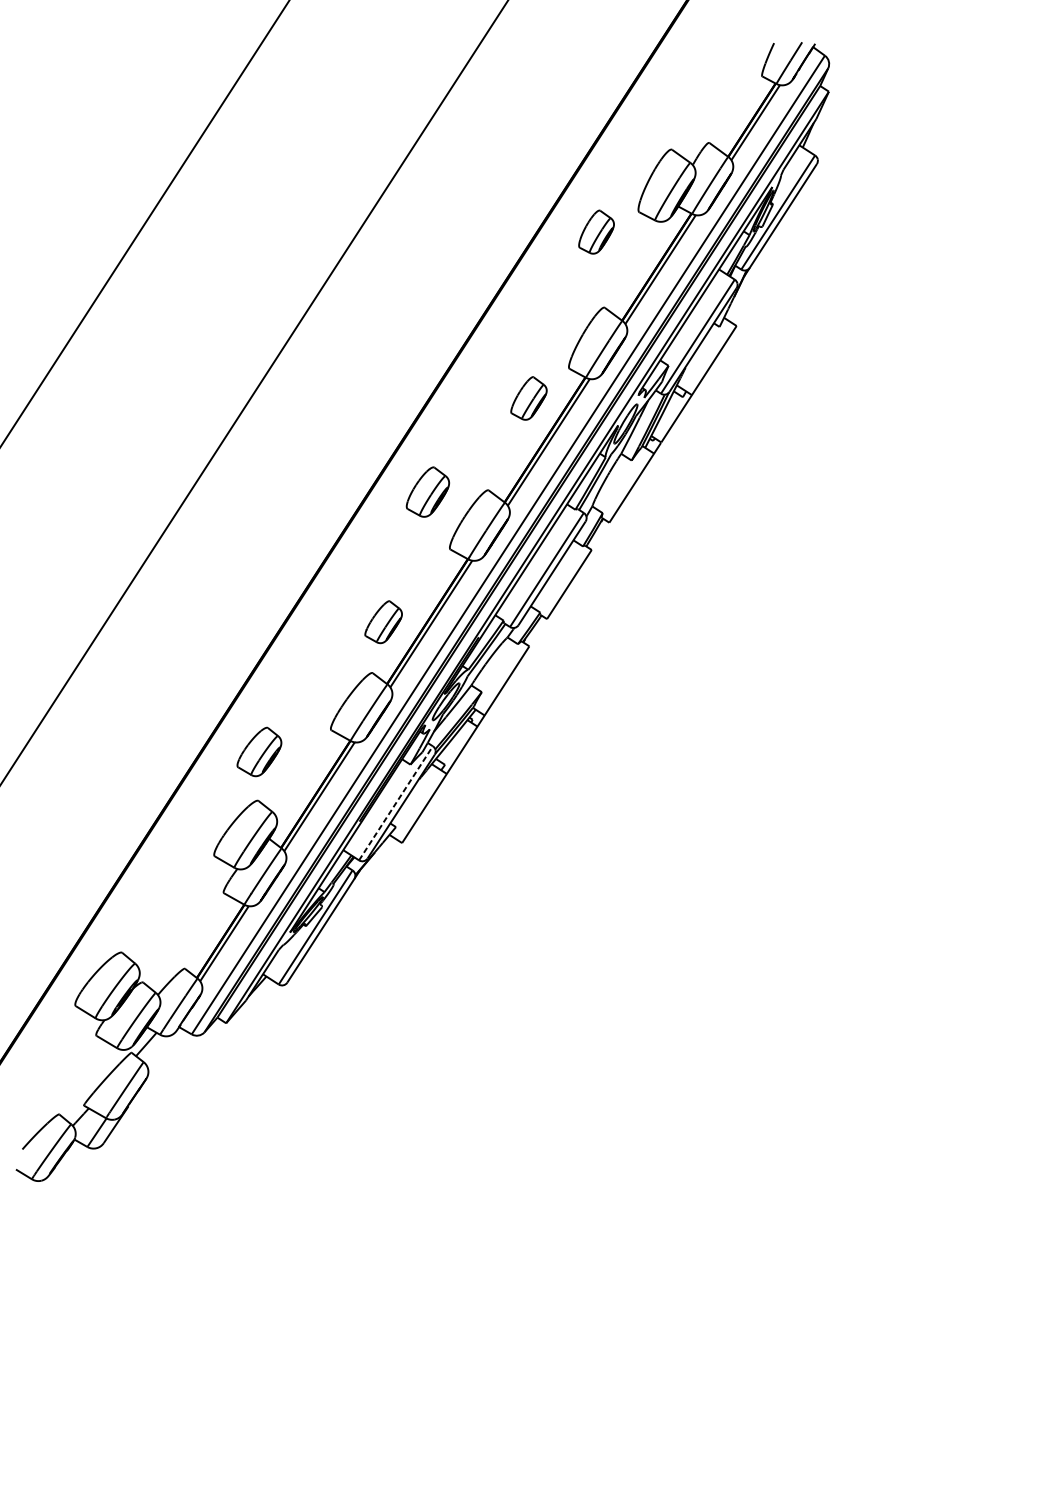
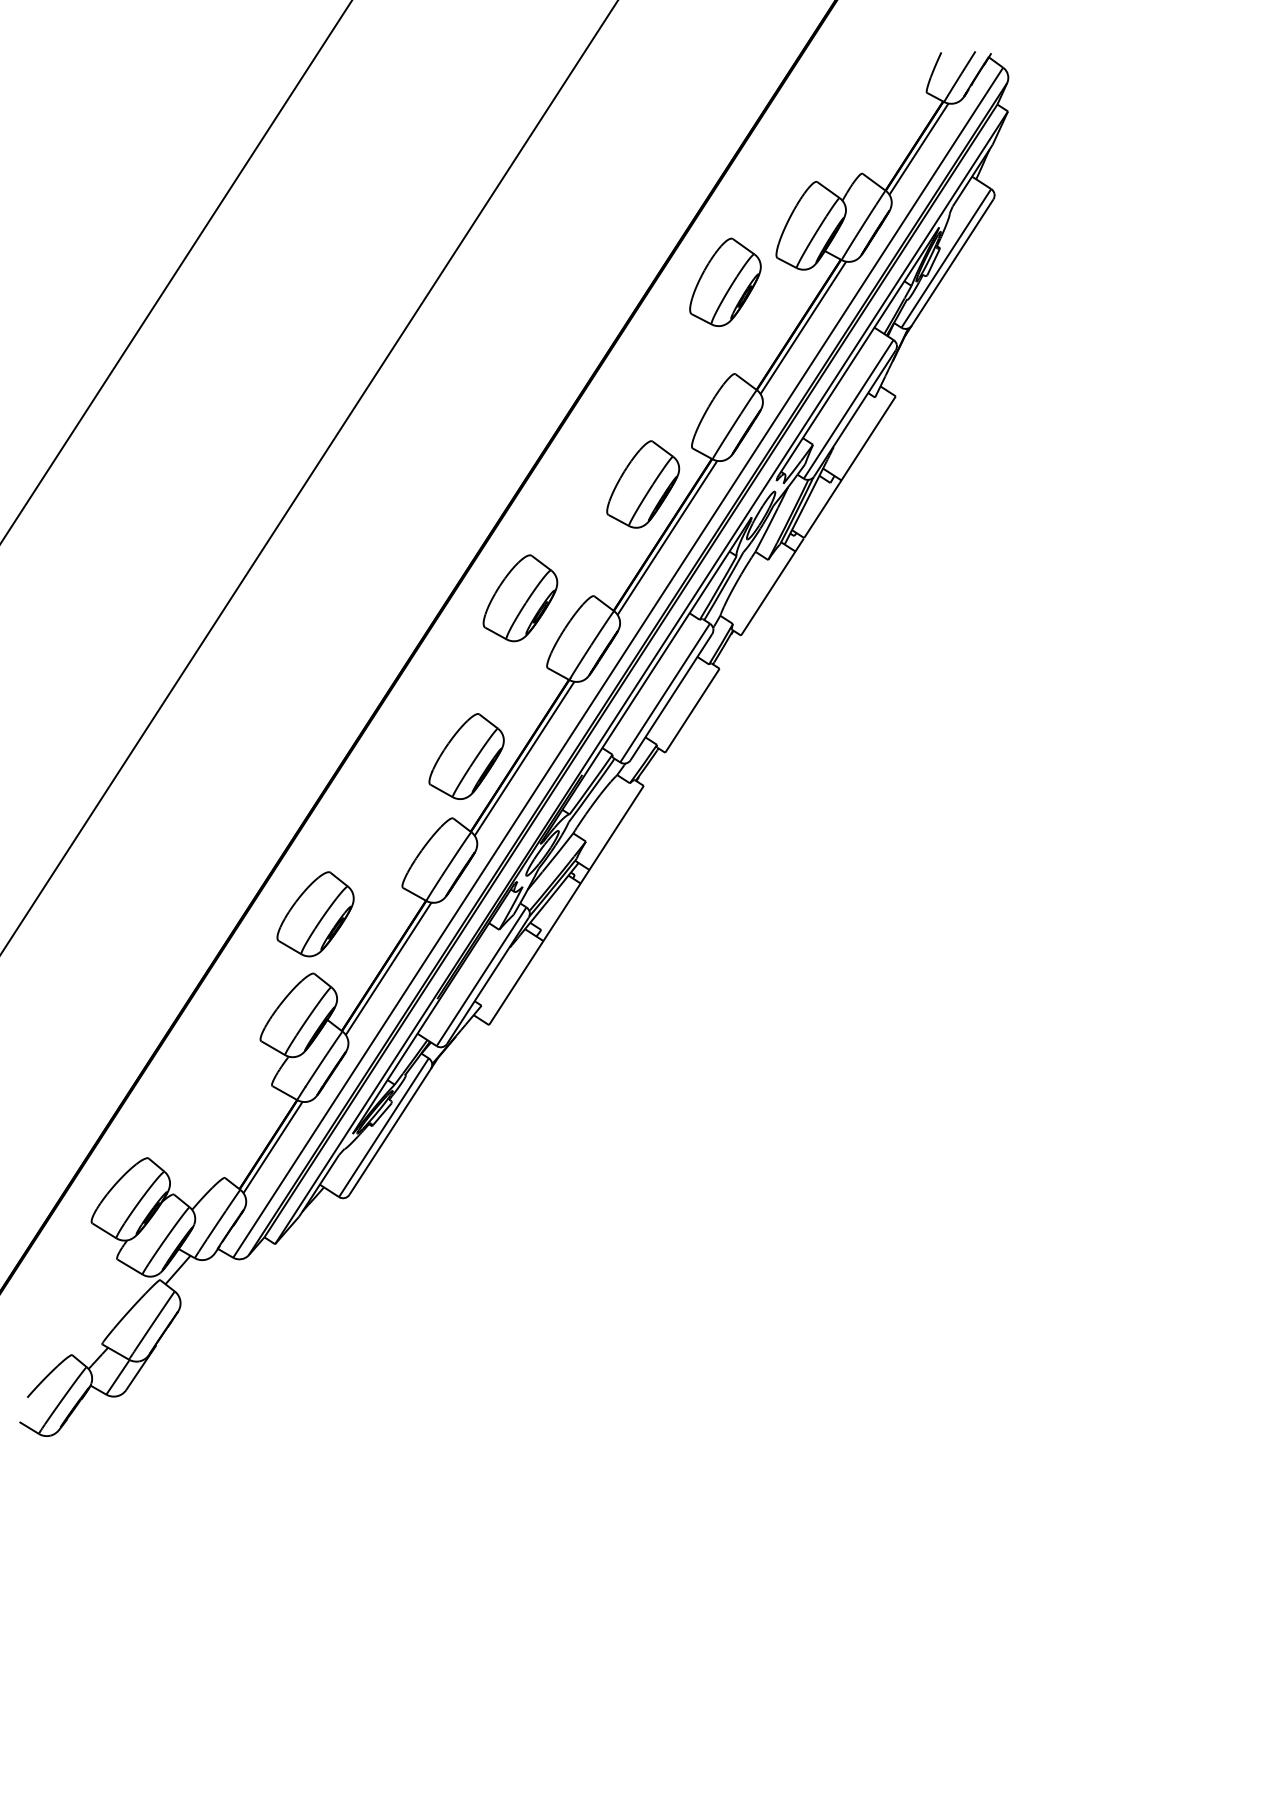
part: (596, 231) -> (725, 281), size x1.67
part: (529, 398) -> (643, 484), size x1.67
part: (427, 492) -> (520, 598), size x1.43
part: (383, 622) -> (466, 756), size x1.67
part: (259, 752) -> (315, 914), size x1.43
line: (395, 803) -> (481, 976), dashed -> solid

